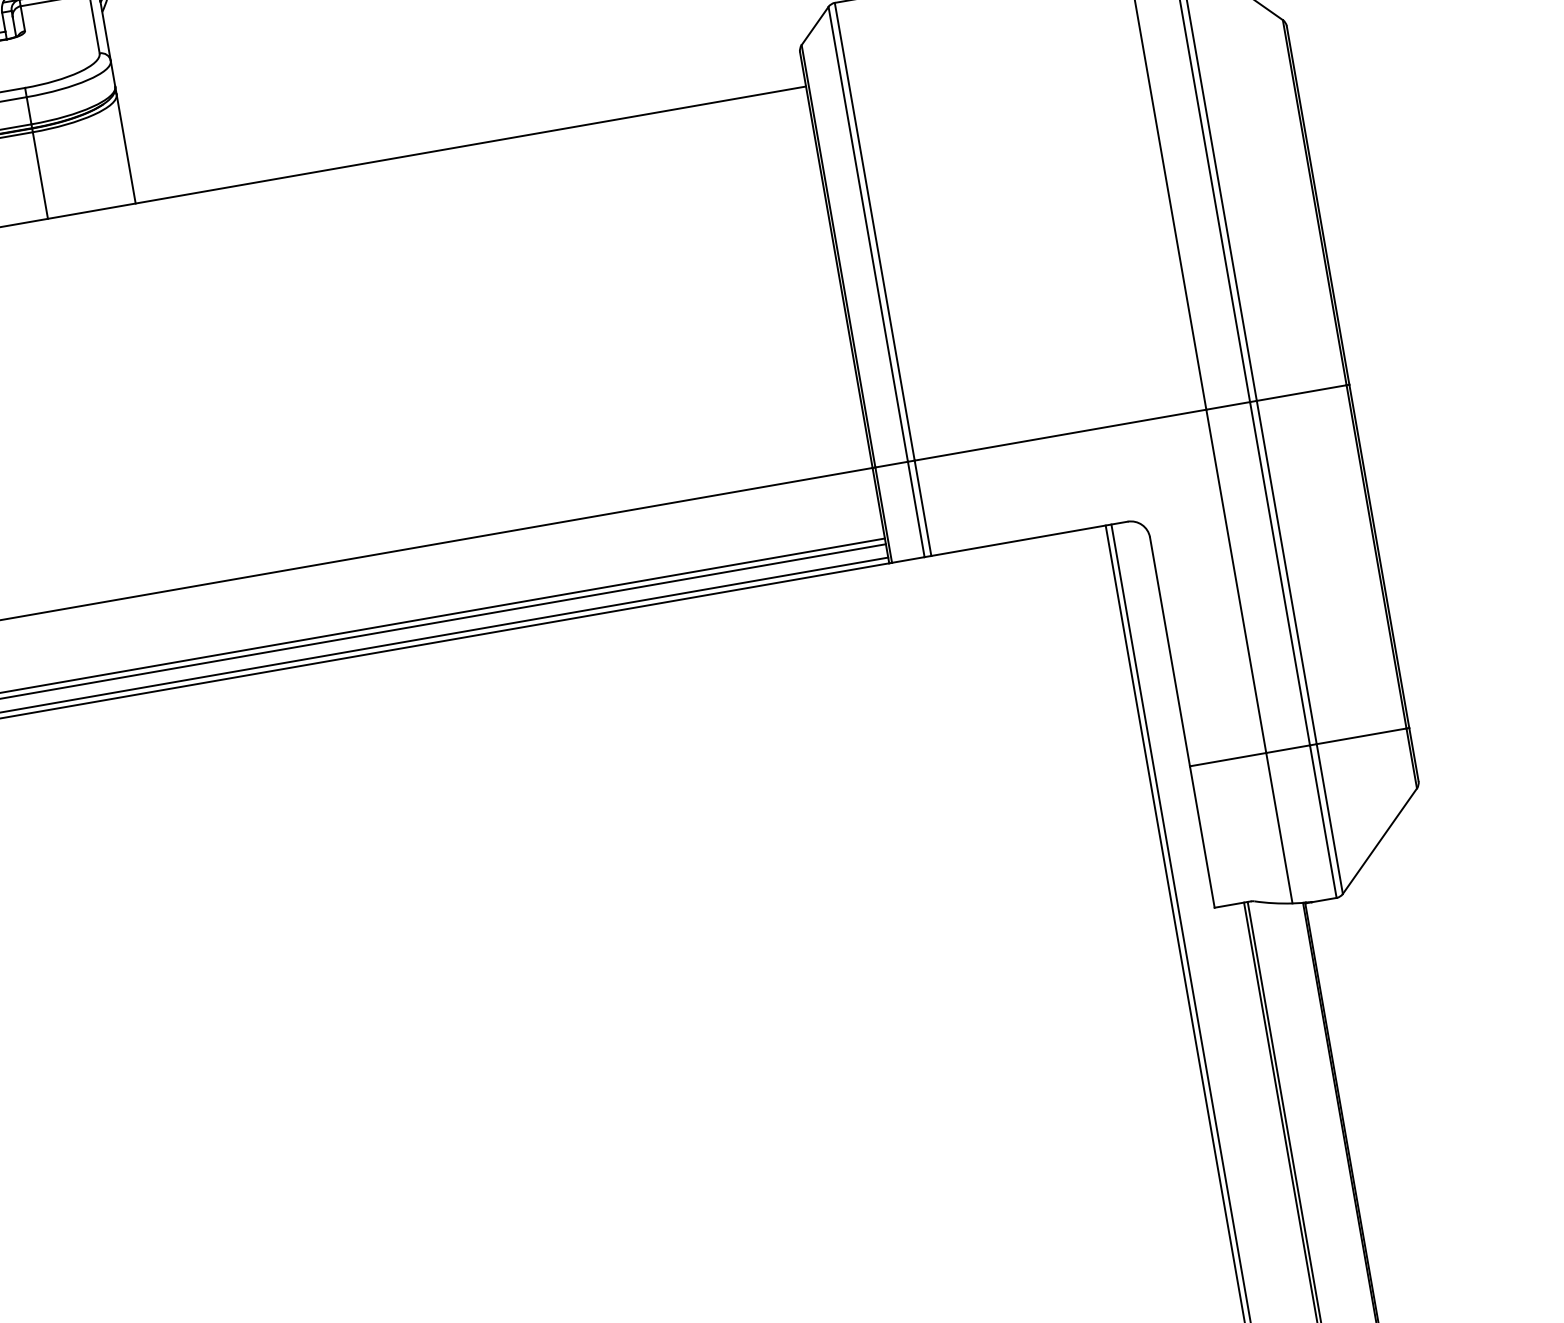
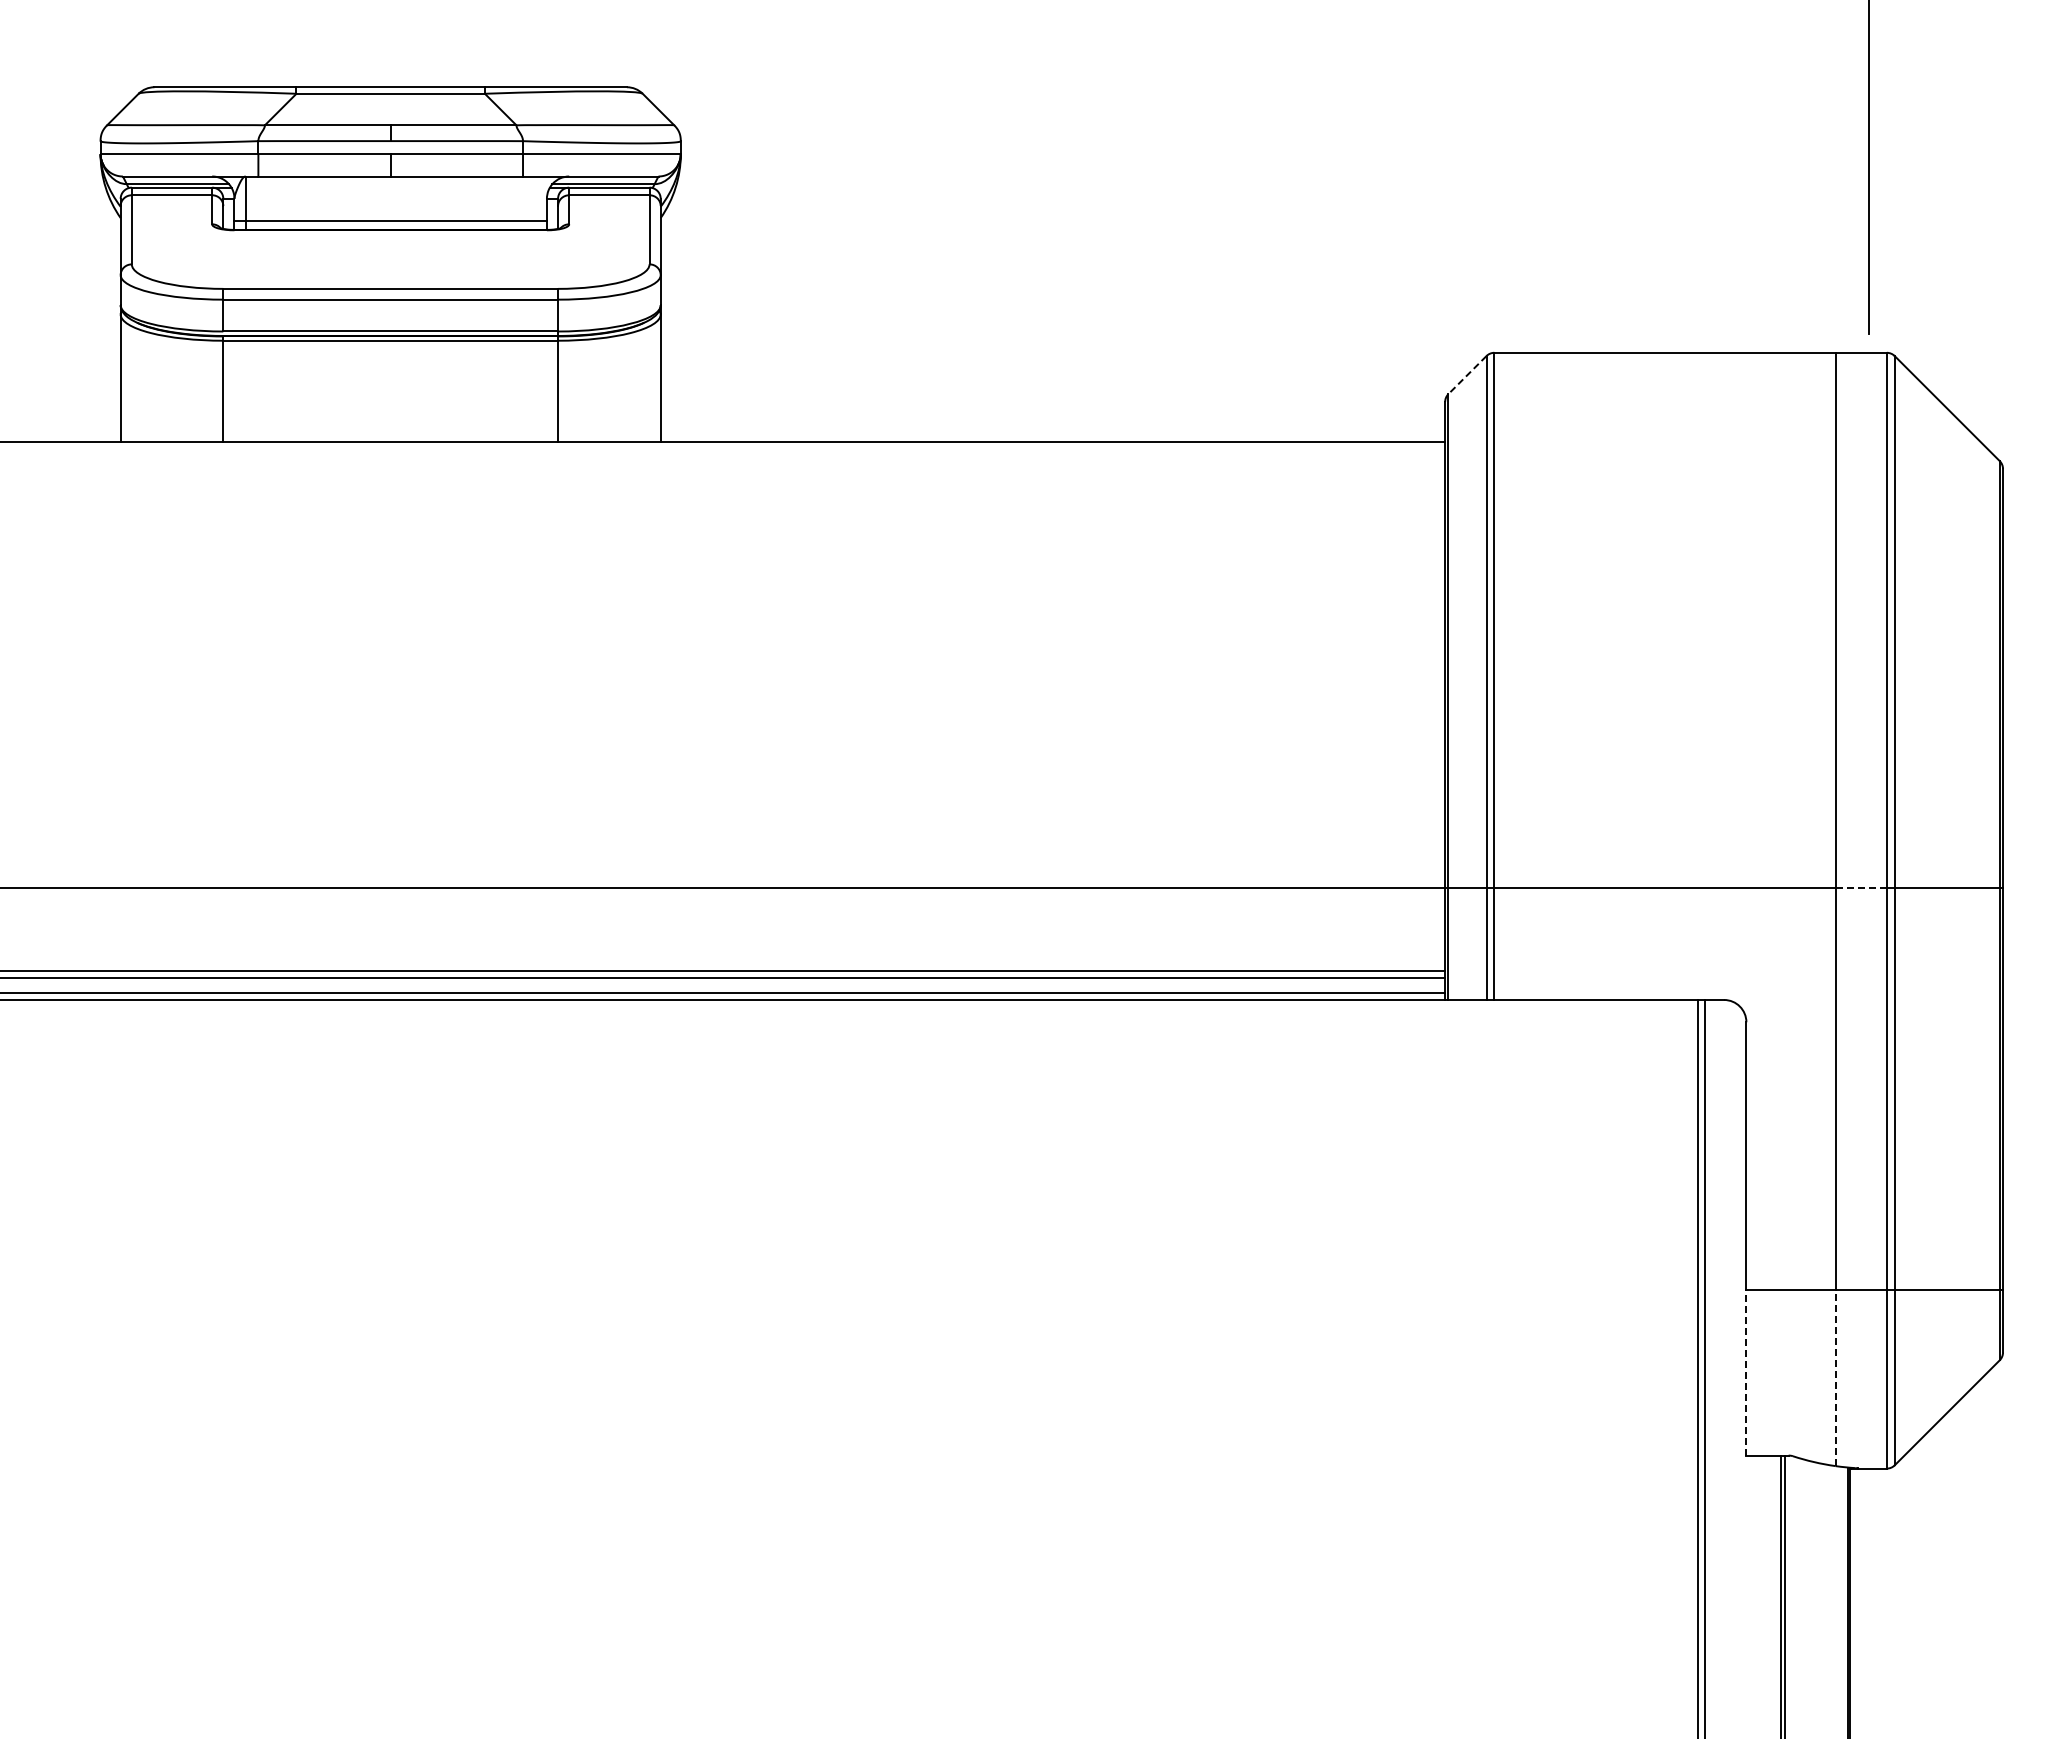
line: (815, 26) -> (1467, 375), solid -> dashed
line: (1228, 405) -> (1861, 888), solid -> dashed
line: (1279, 827) -> (1835, 1377), solid -> dashed
line: (1202, 836) -> (1746, 1372), solid -> dashed

